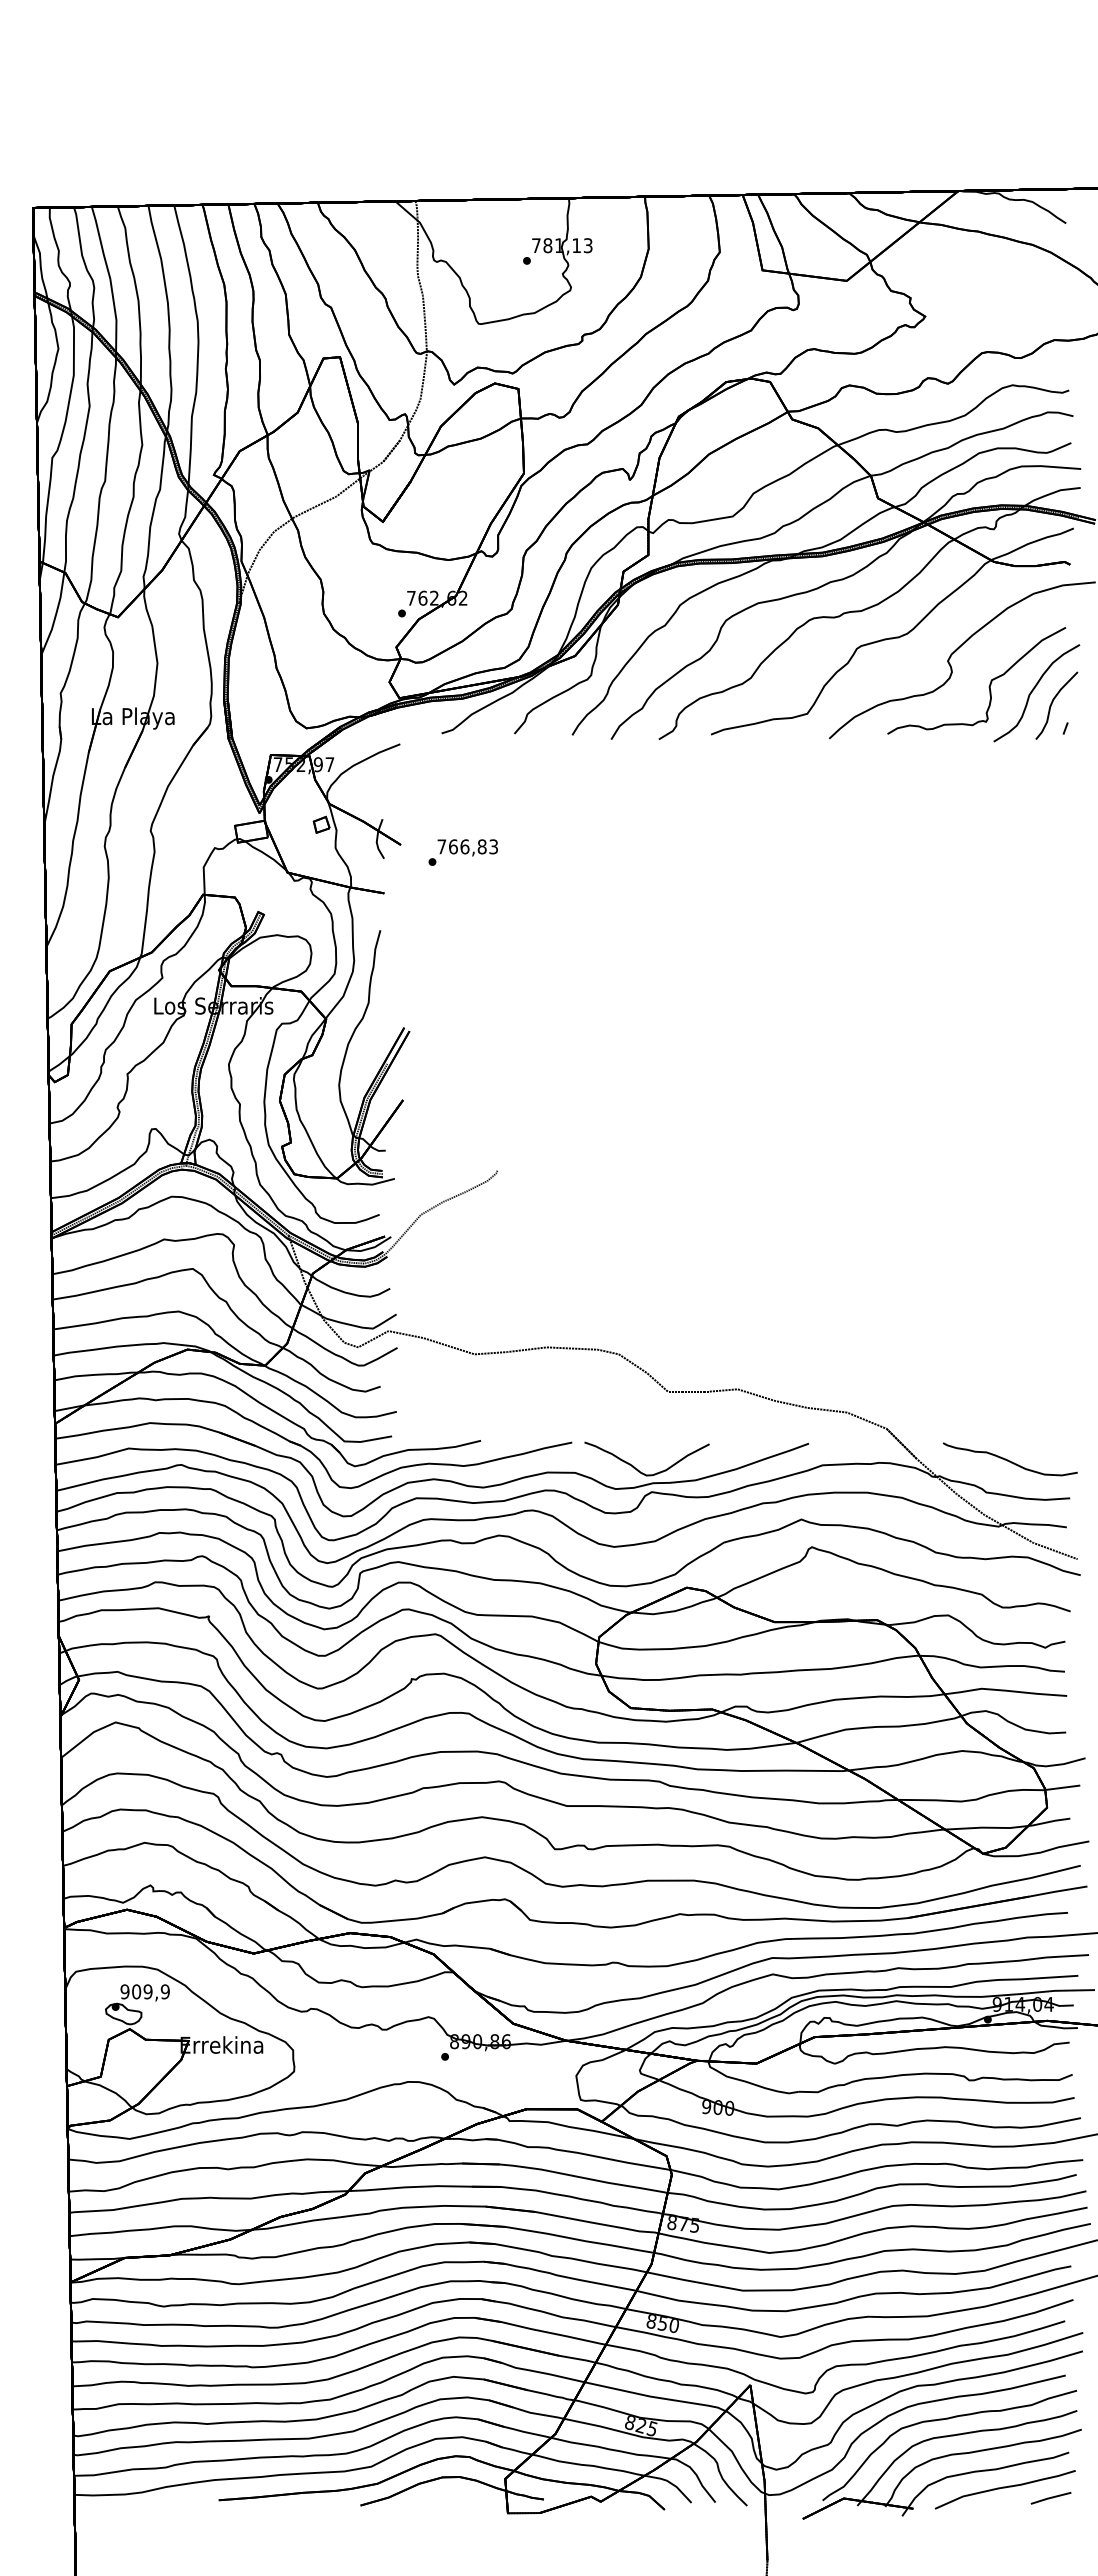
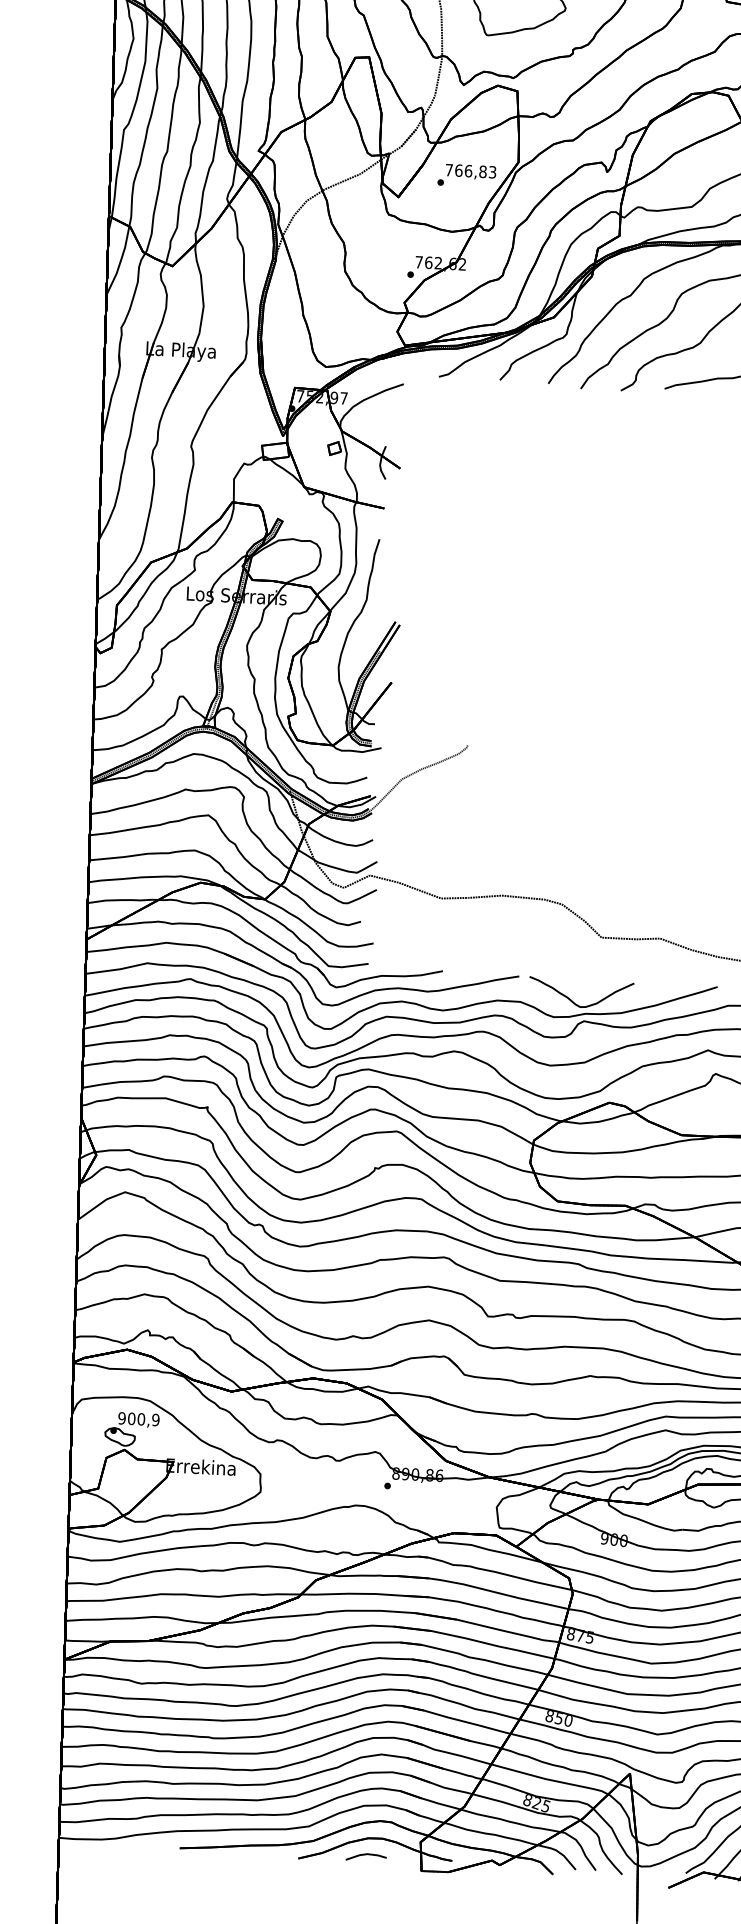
text: (462, 852) -> (466, 175), moved
text: (147, 1991) -> (140, 1419), 909,9 -> 900,9
part: (440, 2500) -> (365, 1857), added

